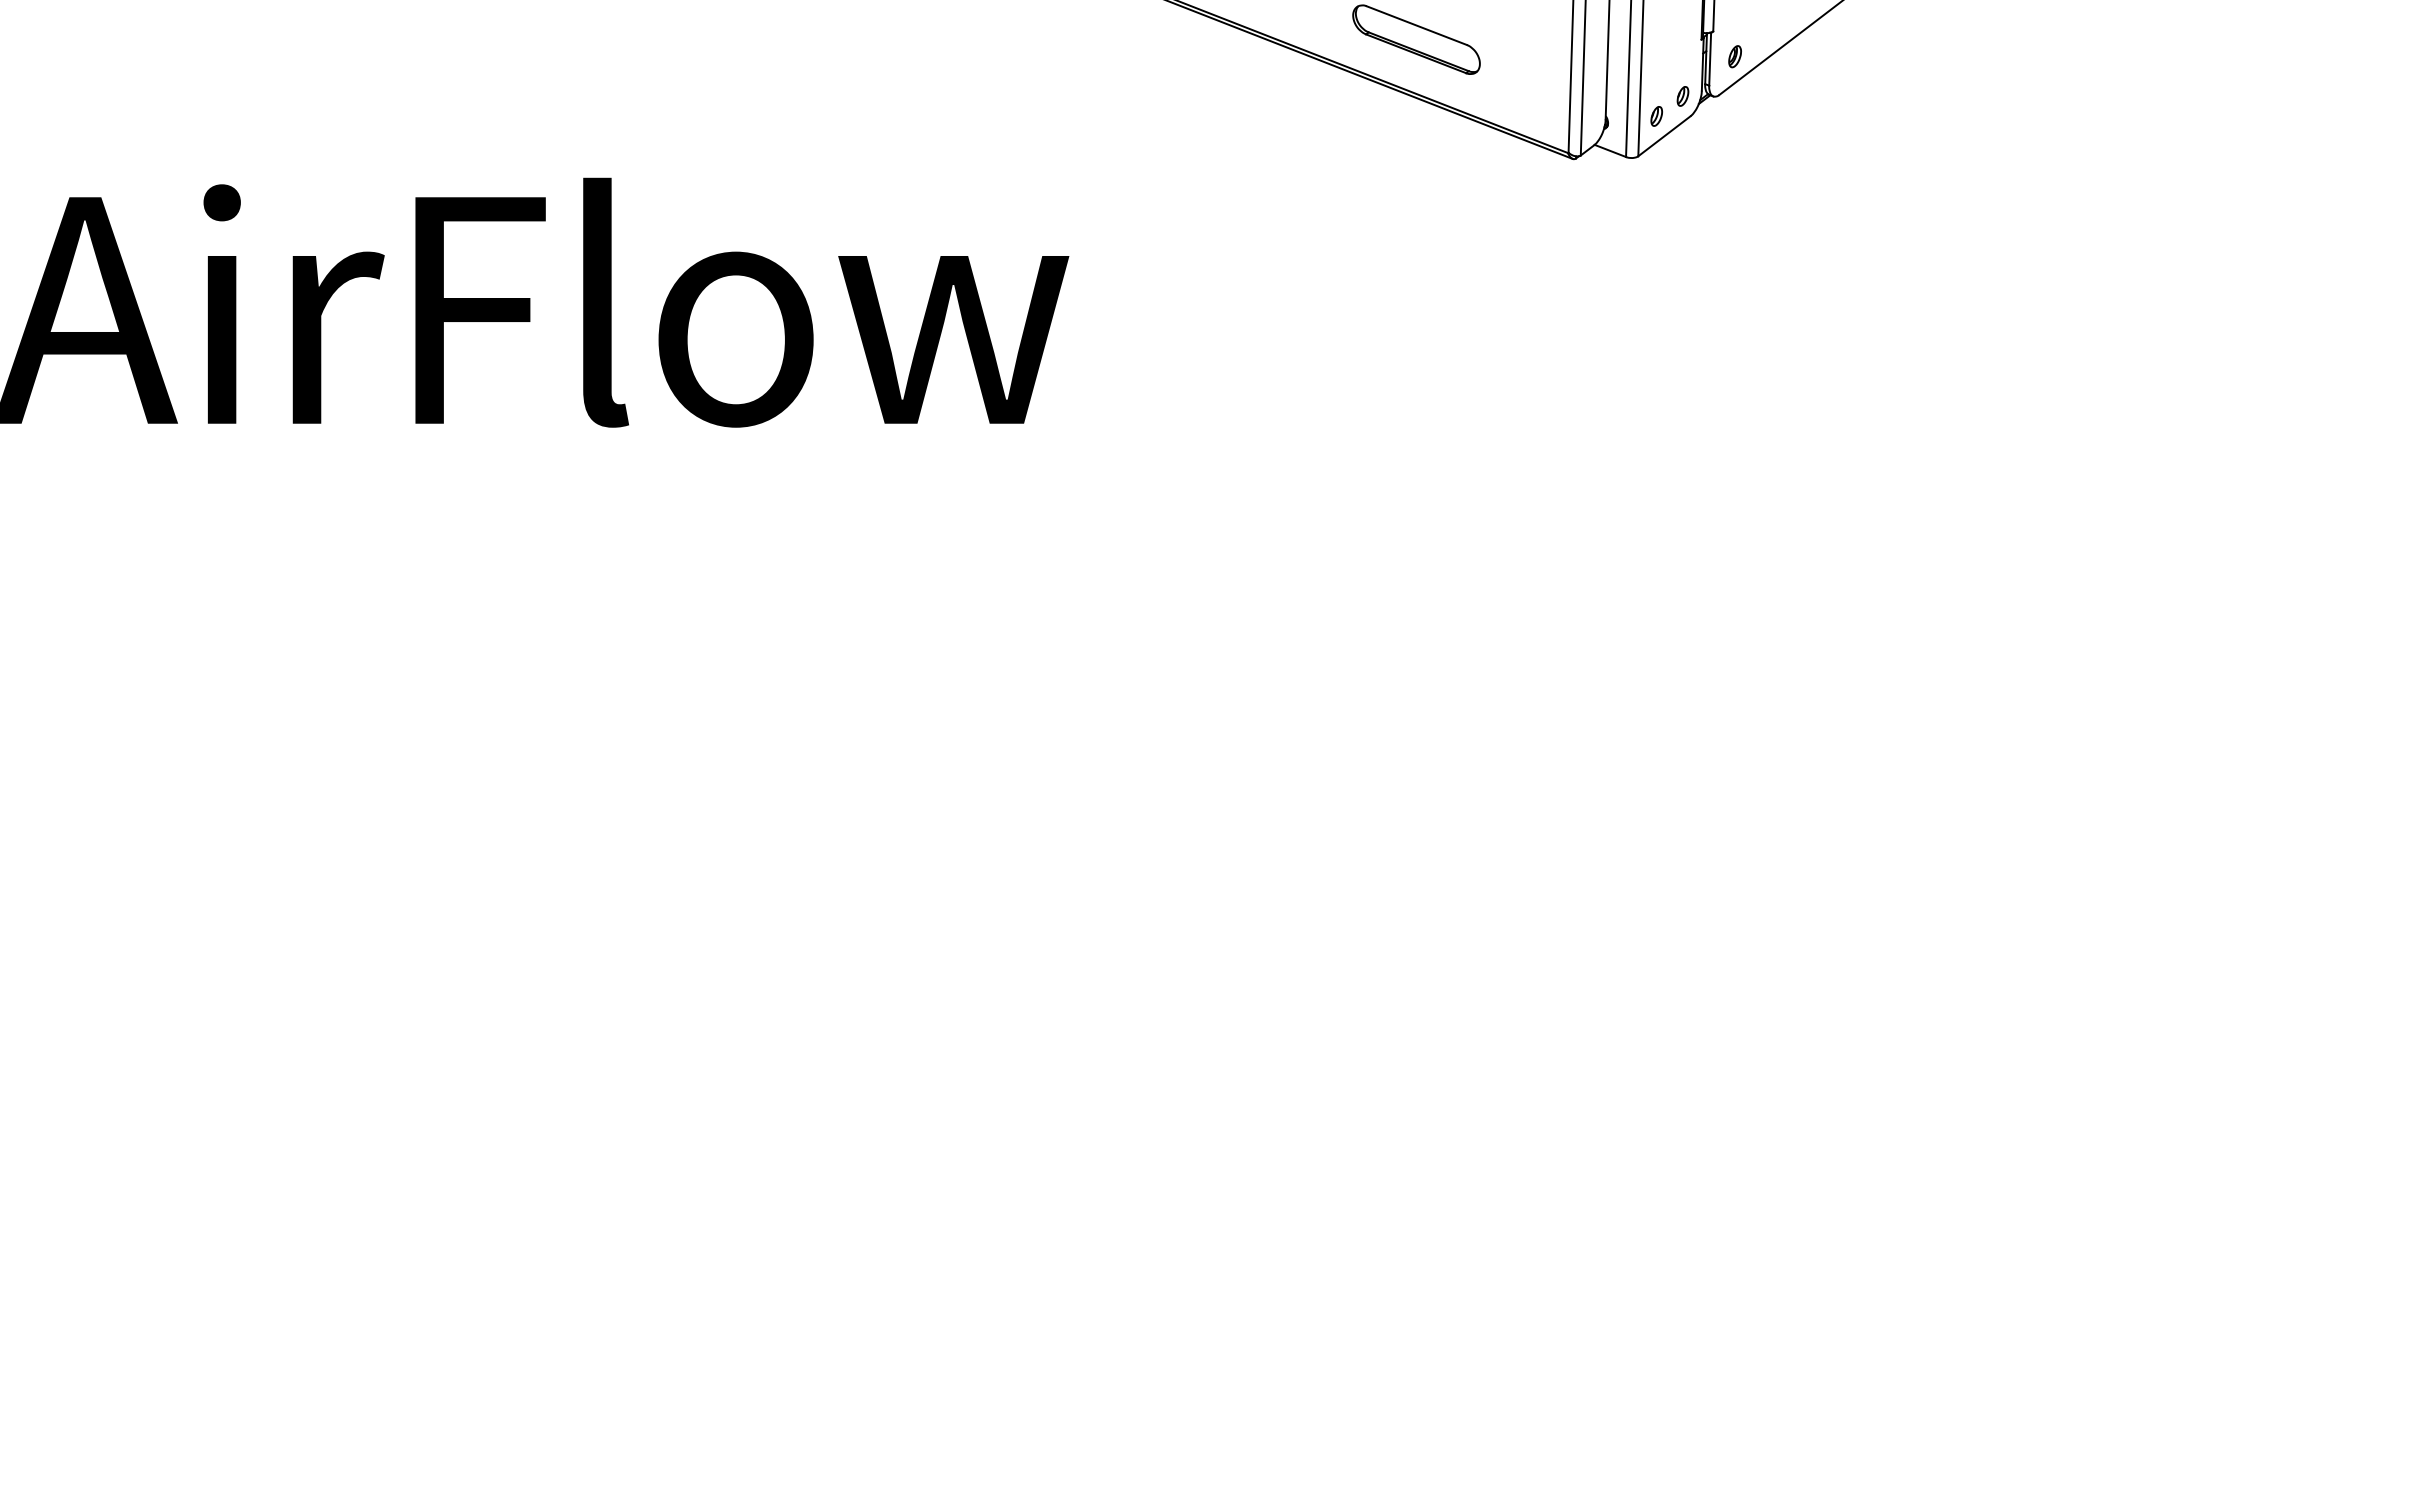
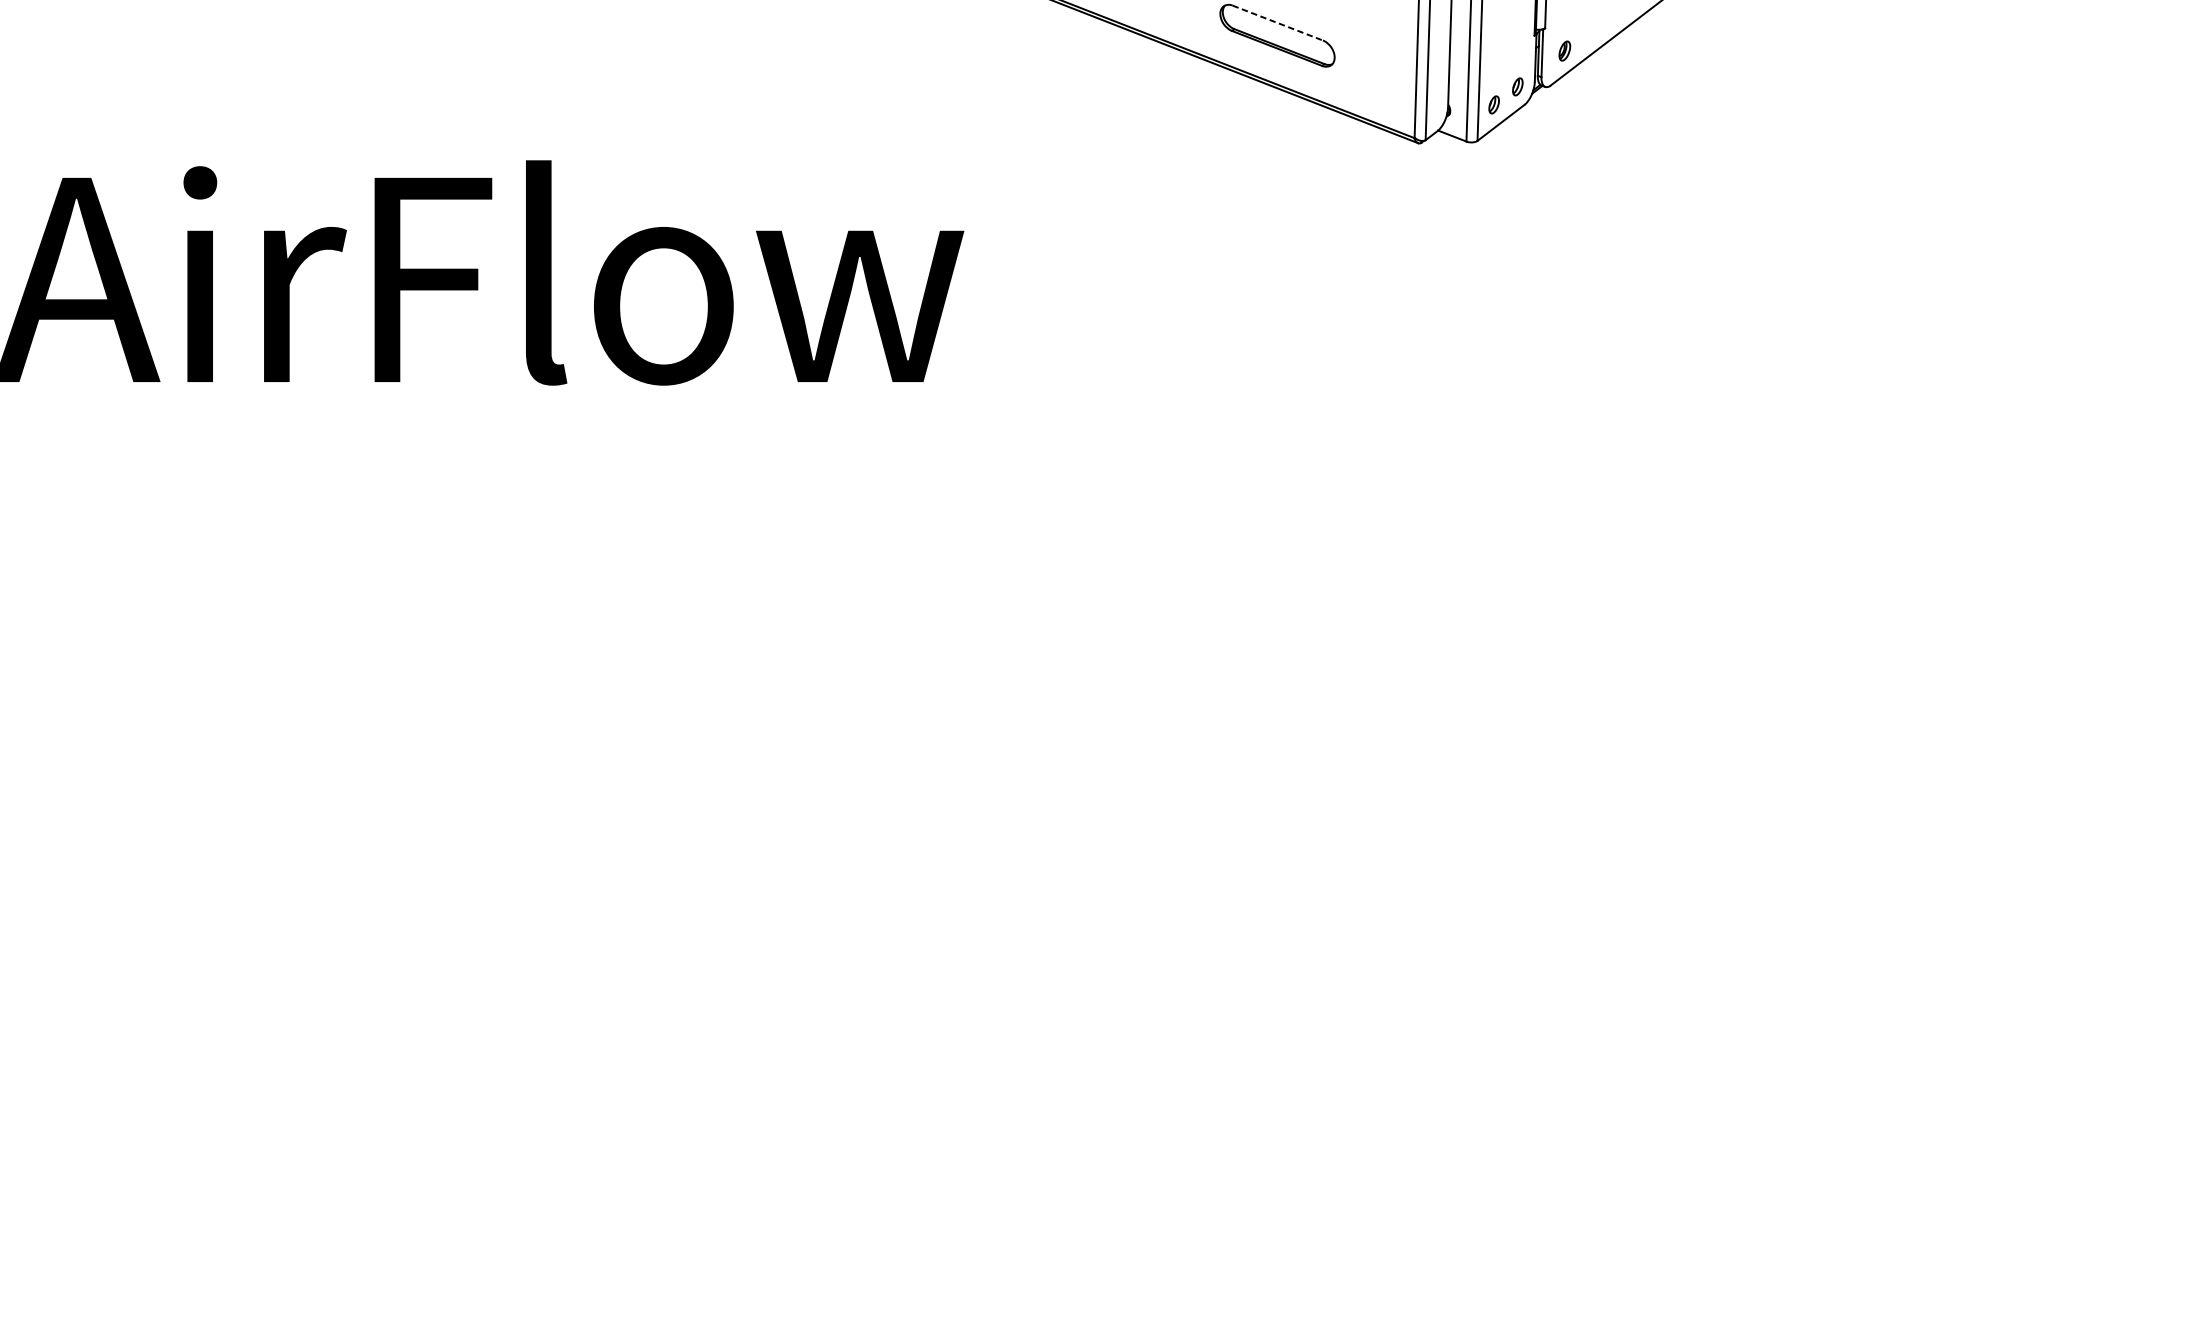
line: (1416, 25) -> (1277, 22), solid -> dashed

